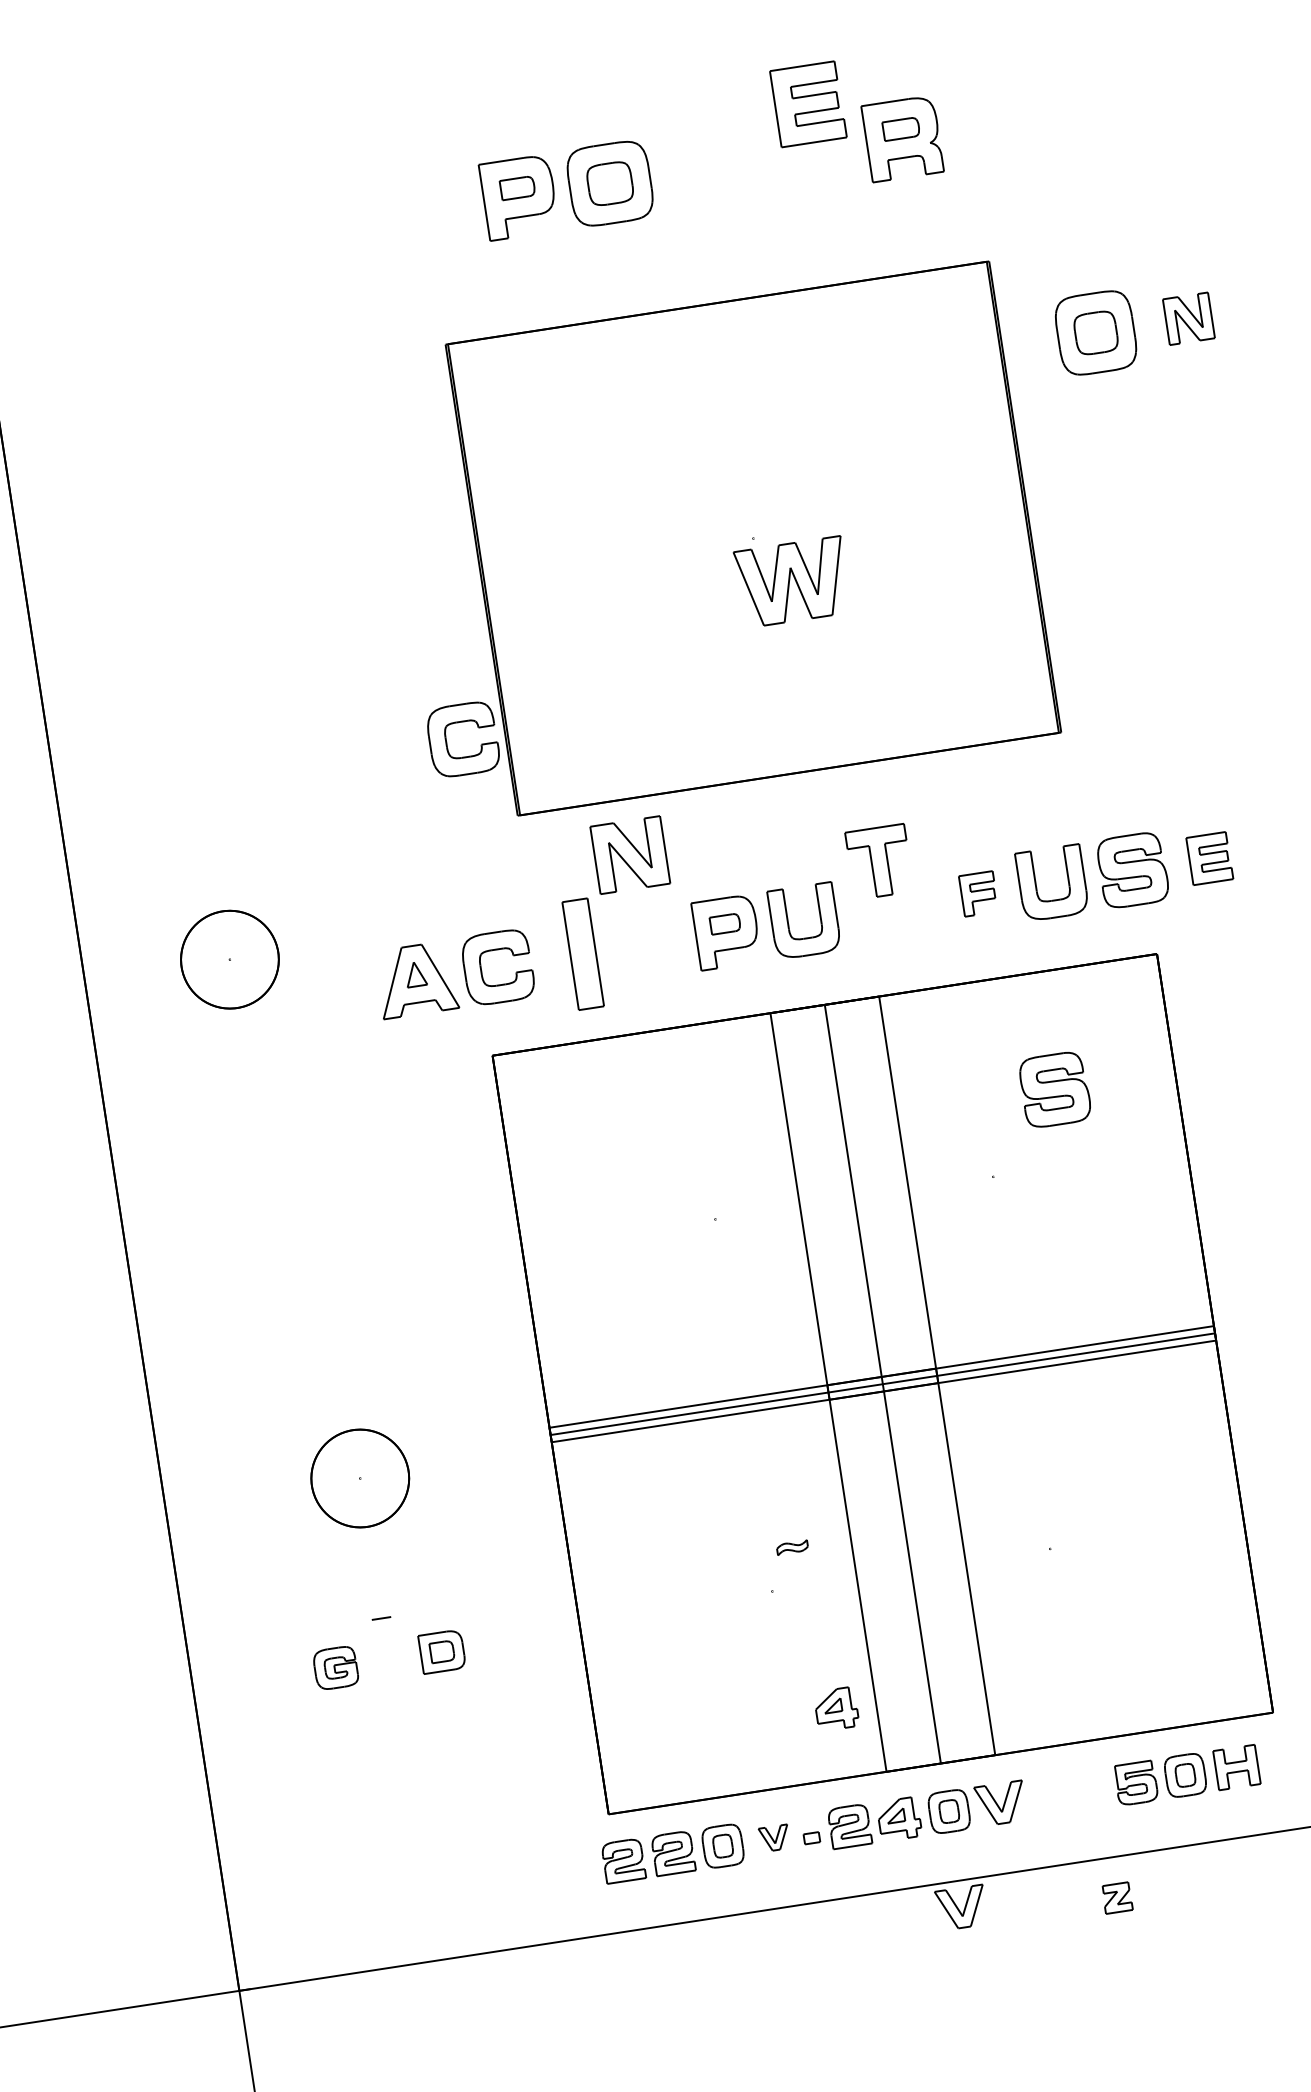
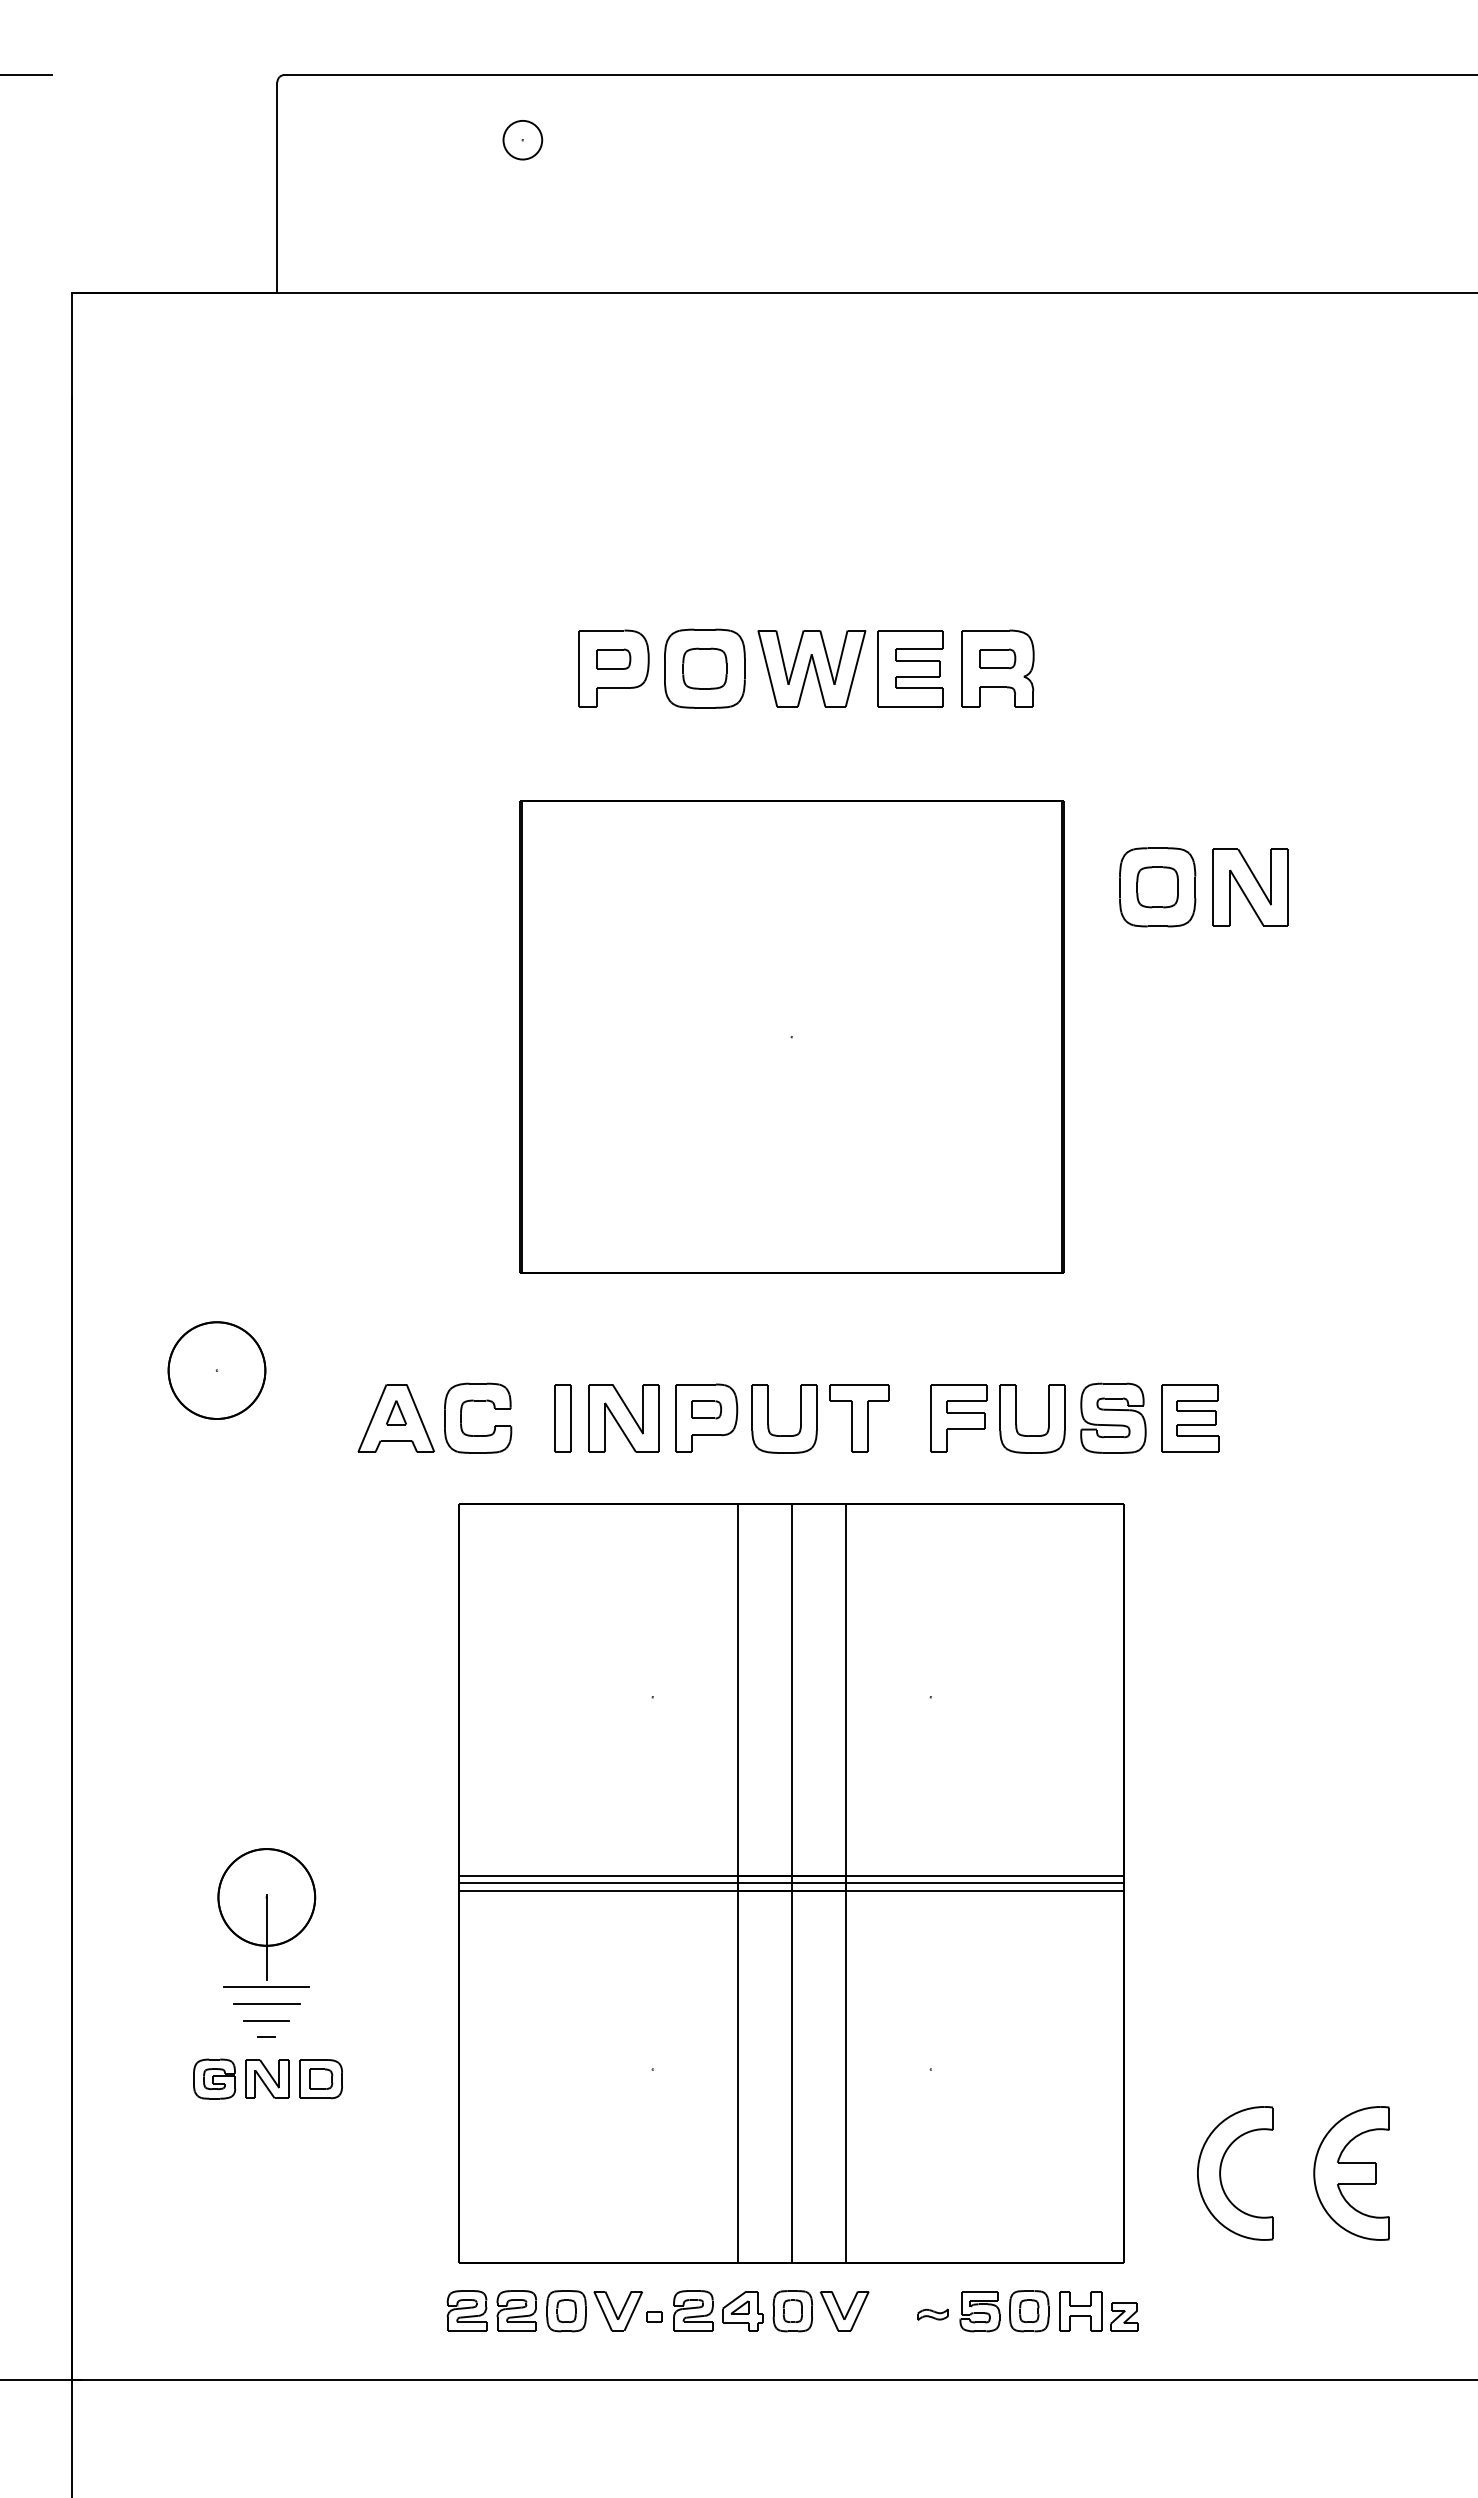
part: (808, 104) -> (910, 668), moved
part: (1188, 318) -> (1250, 887), size x1.67
part: (792, 582) -> (811, 668), moved
part: (461, 722) -> (478, 1173), removed
part: (629, 855) -> (623, 1418), moved
part: (1210, 858) -> (1190, 1418), size x1.43
part: (879, 862) -> (859, 1418), moved
part: (978, 894) -> (958, 1418), size x1.67
part: (582, 954) -> (562, 1418), size x0.62
part: (1055, 1088) -> (1004, 1620), removed
line: (366, 1518) -> (266, 1937), added
part: (791, 1547) -> (932, 2314), moved
line: (373, 1568) -> (266, 1987), added
line: (376, 1585) -> (266, 2004), added
line: (378, 1601) -> (266, 2020), added
part: (388, 1659) -> (267, 2078), added
part: (836, 1709) -> (697, 2194), removed
part: (774, 1838) -> (617, 2311), size x1.67
part: (1117, 1897) -> (1124, 2316), moved
part: (961, 1908) -> (790, 2407), removed

